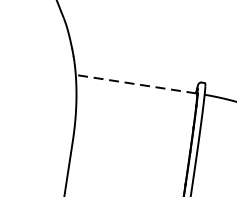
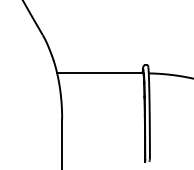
line: (136, 84) -> (100, 73), dashed -> solid

